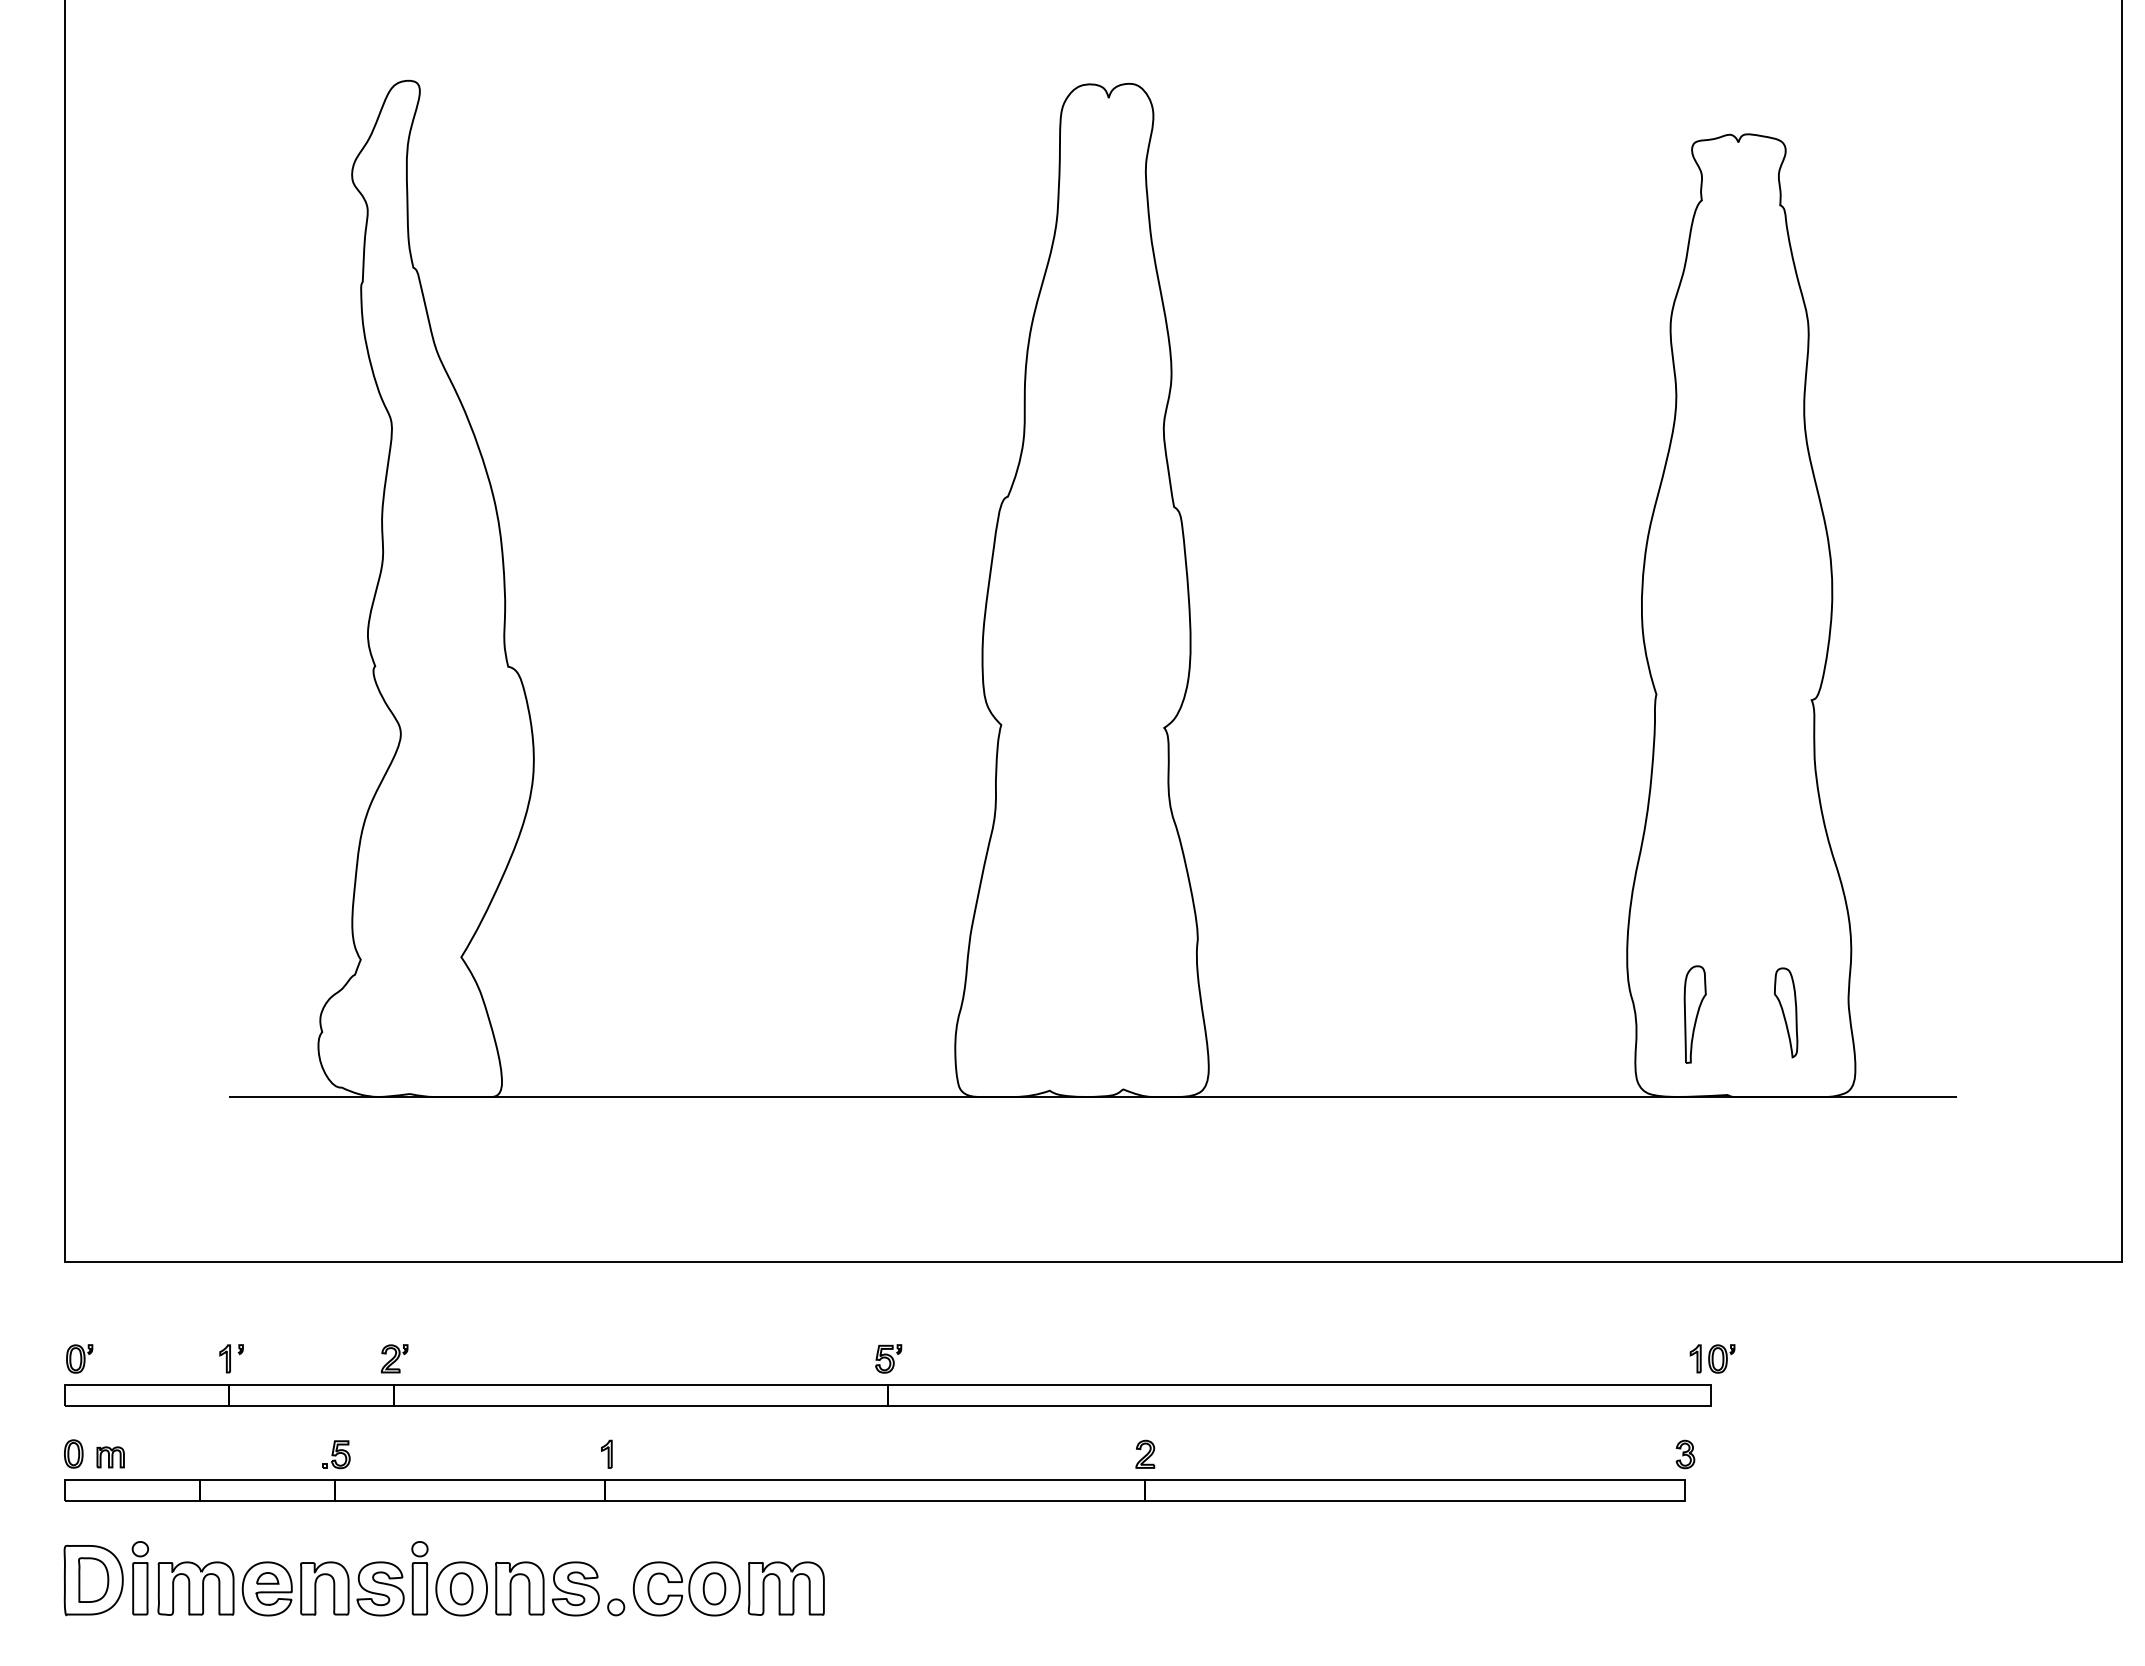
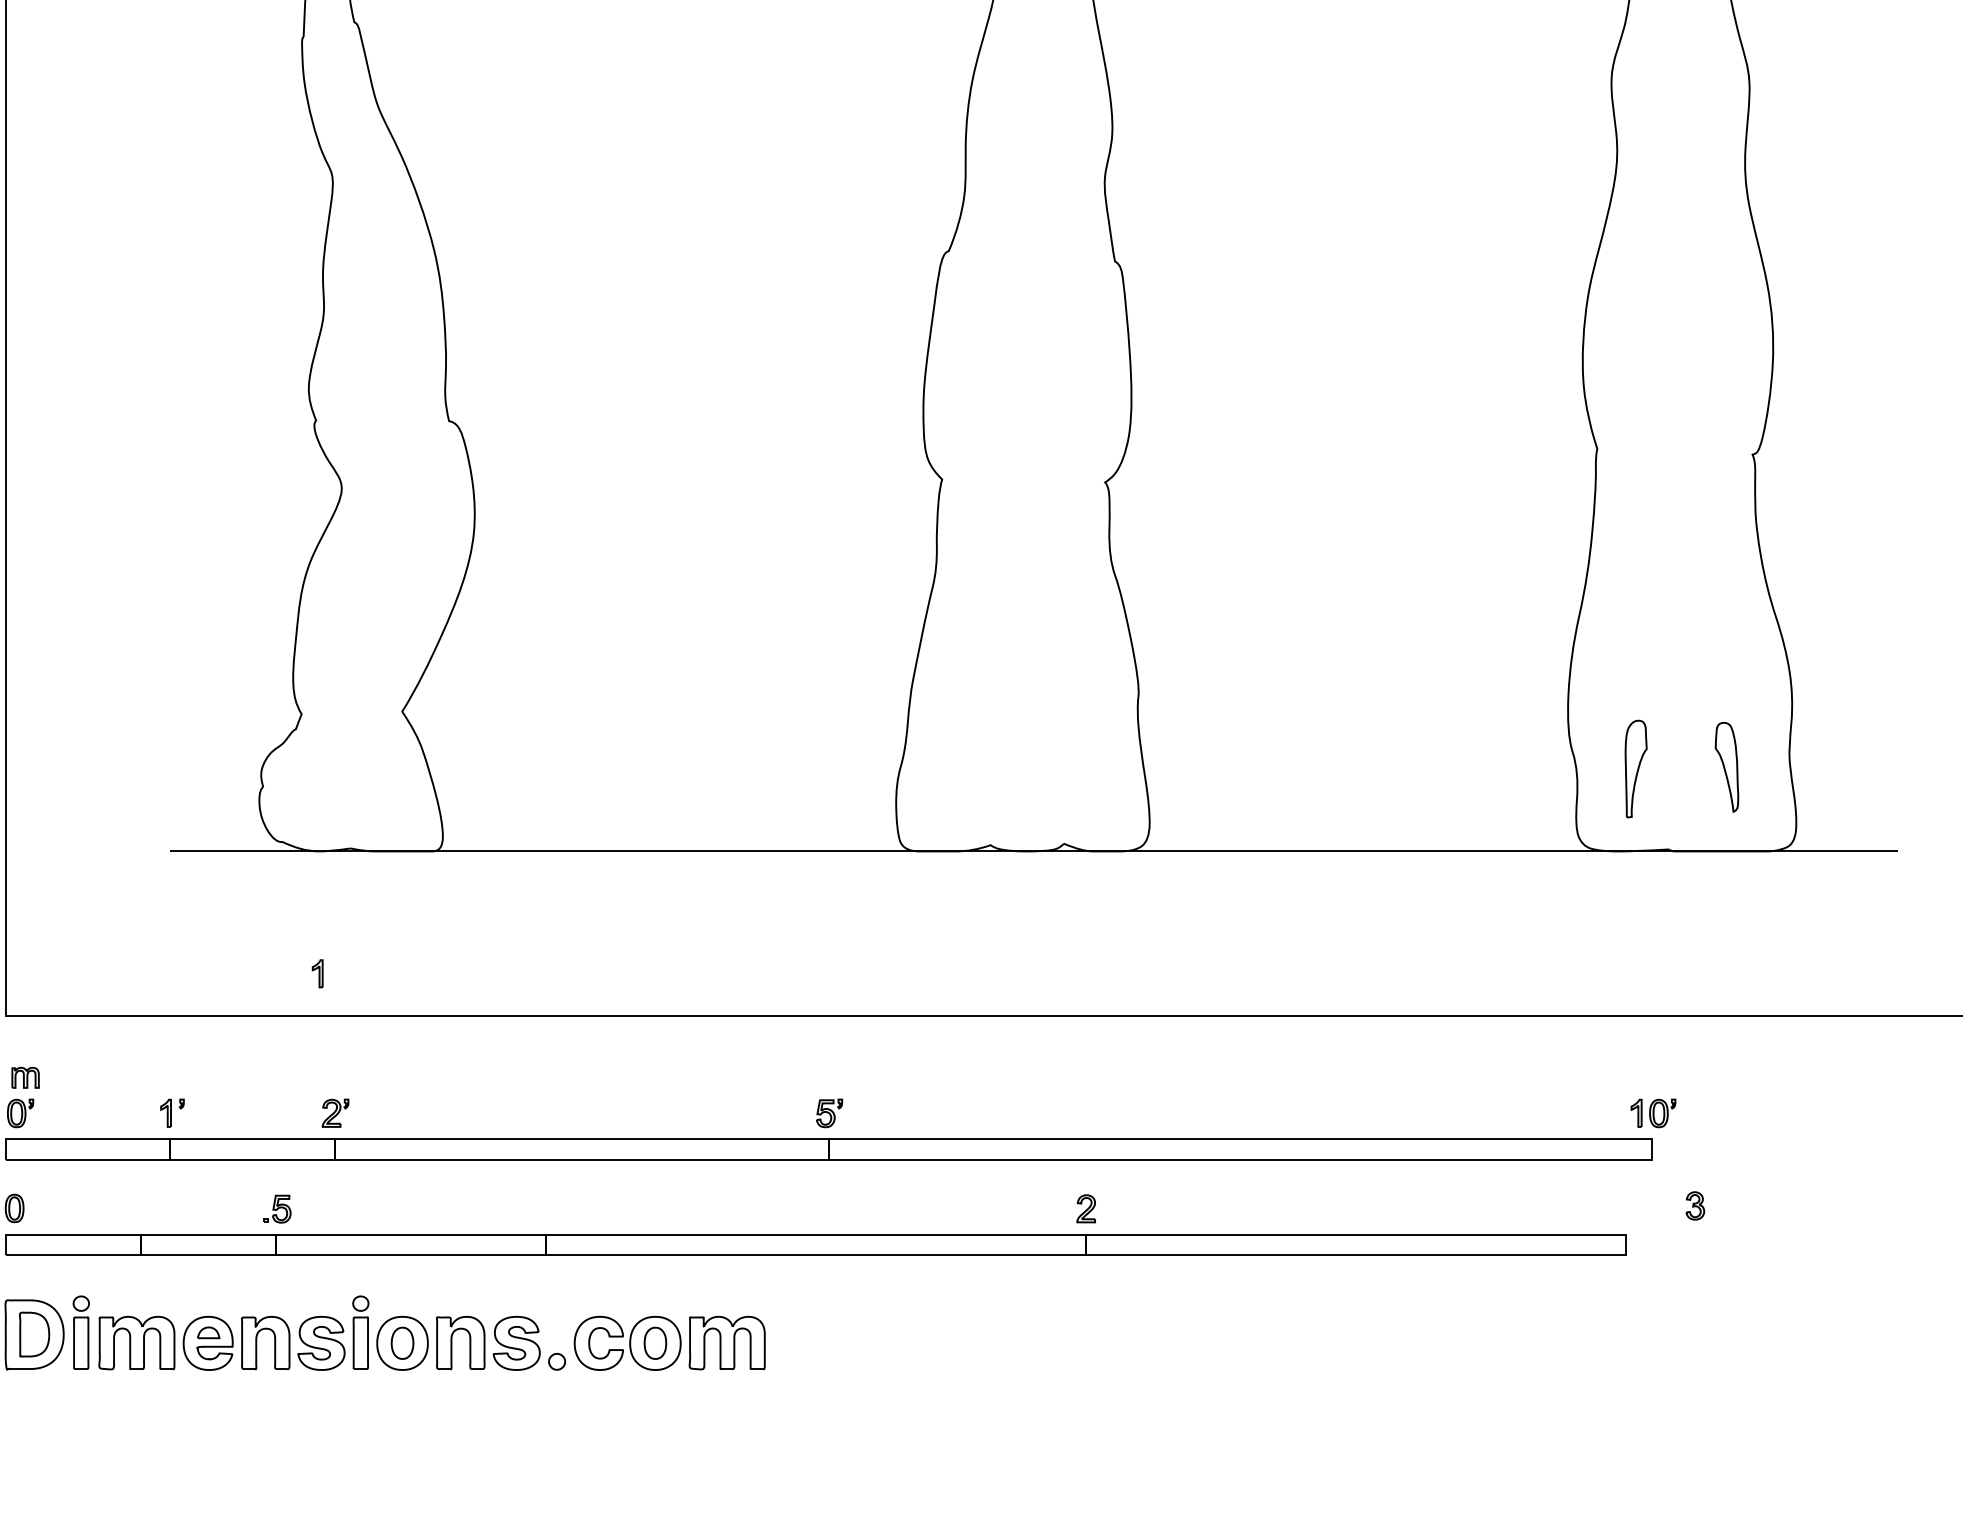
part: (606, 1453) -> (317, 972), moved
part: (1685, 1454) -> (1695, 1205), moved
part: (110, 1457) -> (25, 1077), moved

